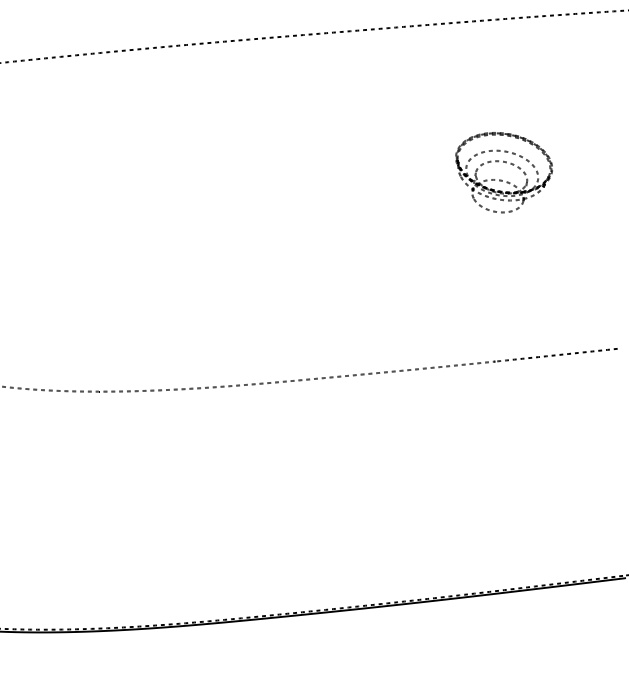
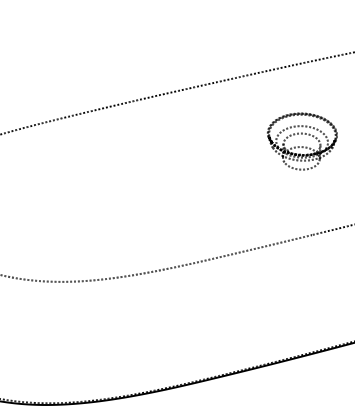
part: (502, 172) -> (302, 141), size x1.43

